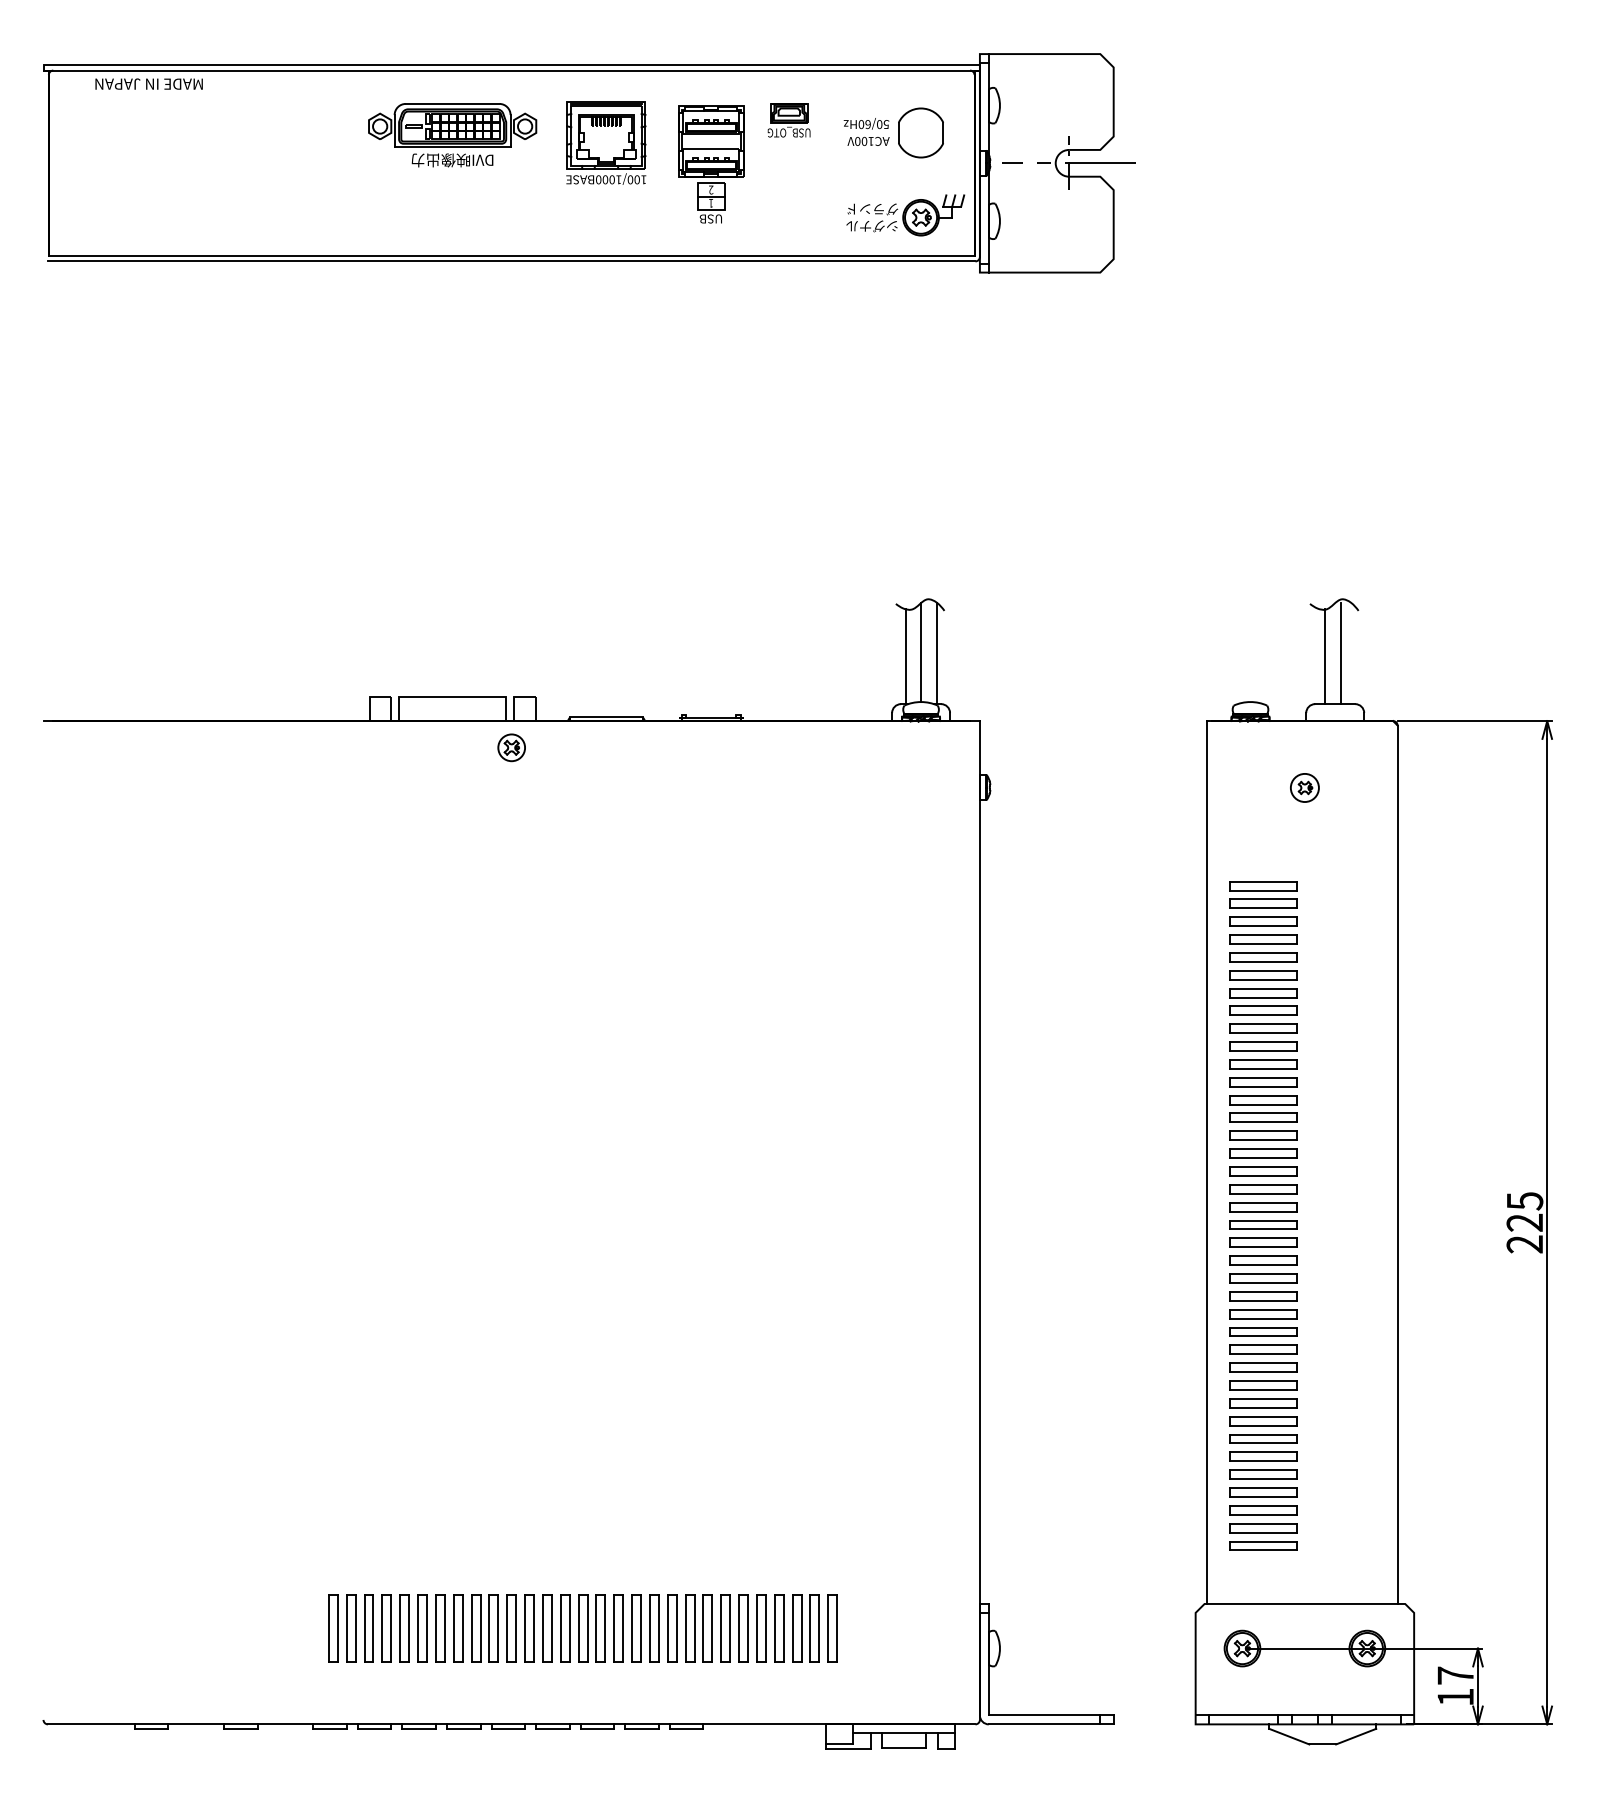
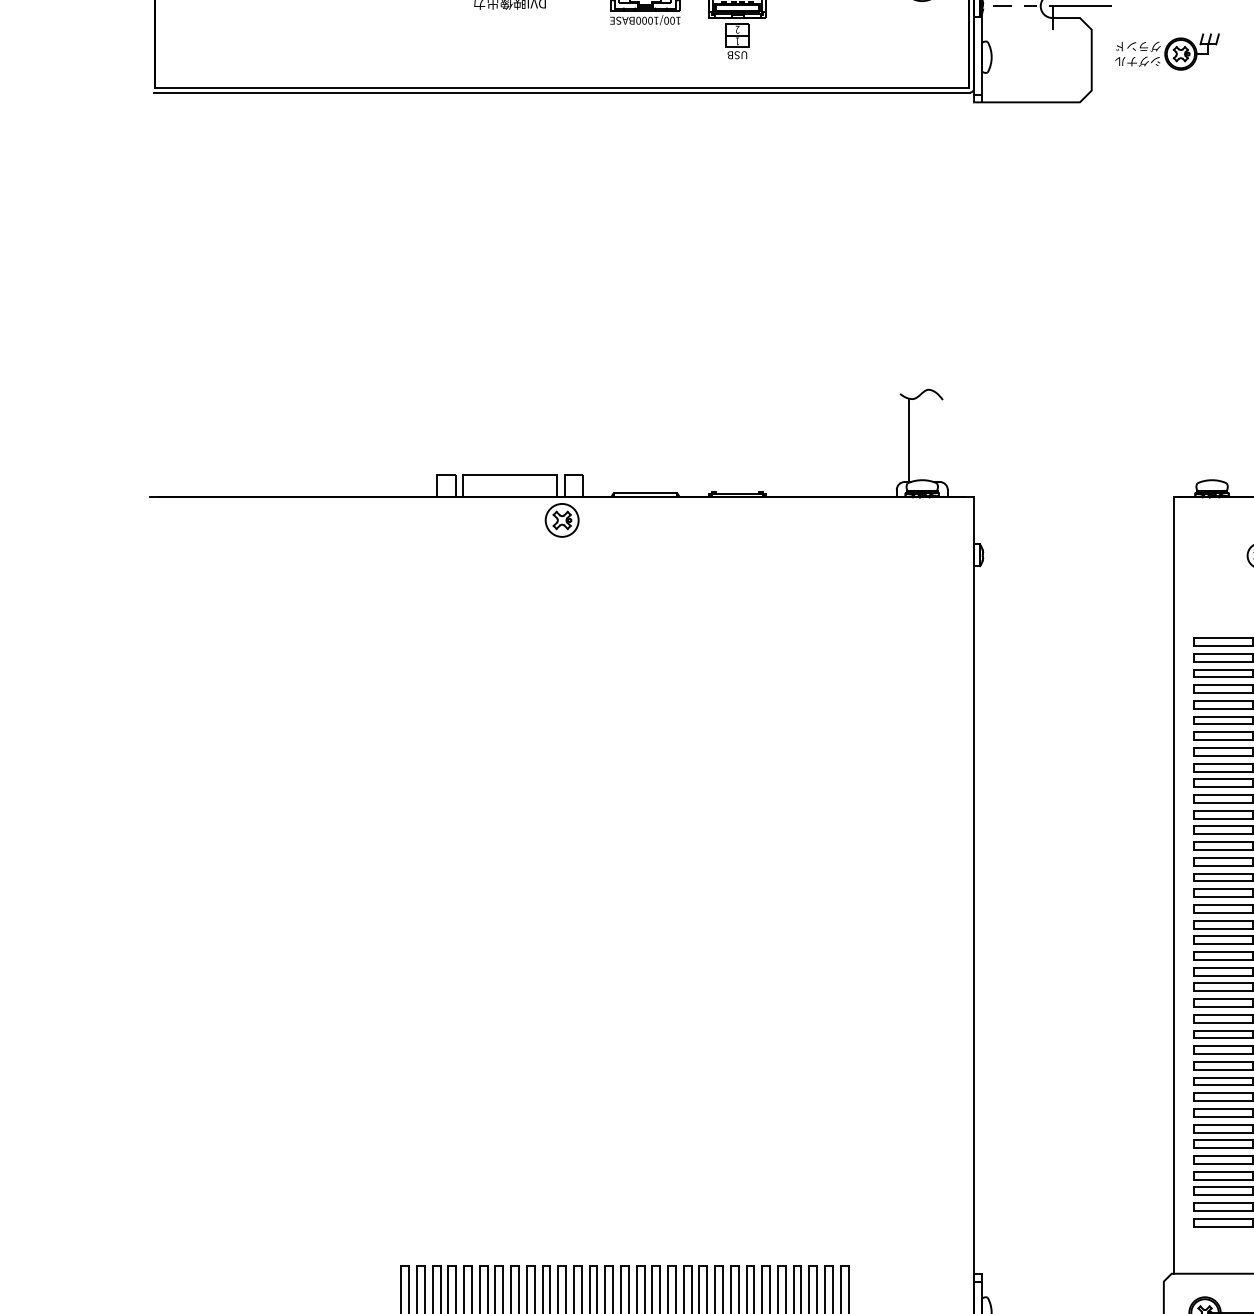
part: (905, 215) -> (1167, 52), moved
line: (921, 652) -> (922, 436), removed
line: (936, 653) -> (935, 437), removed
part: (511, 747) -> (561, 520), size x1.4

